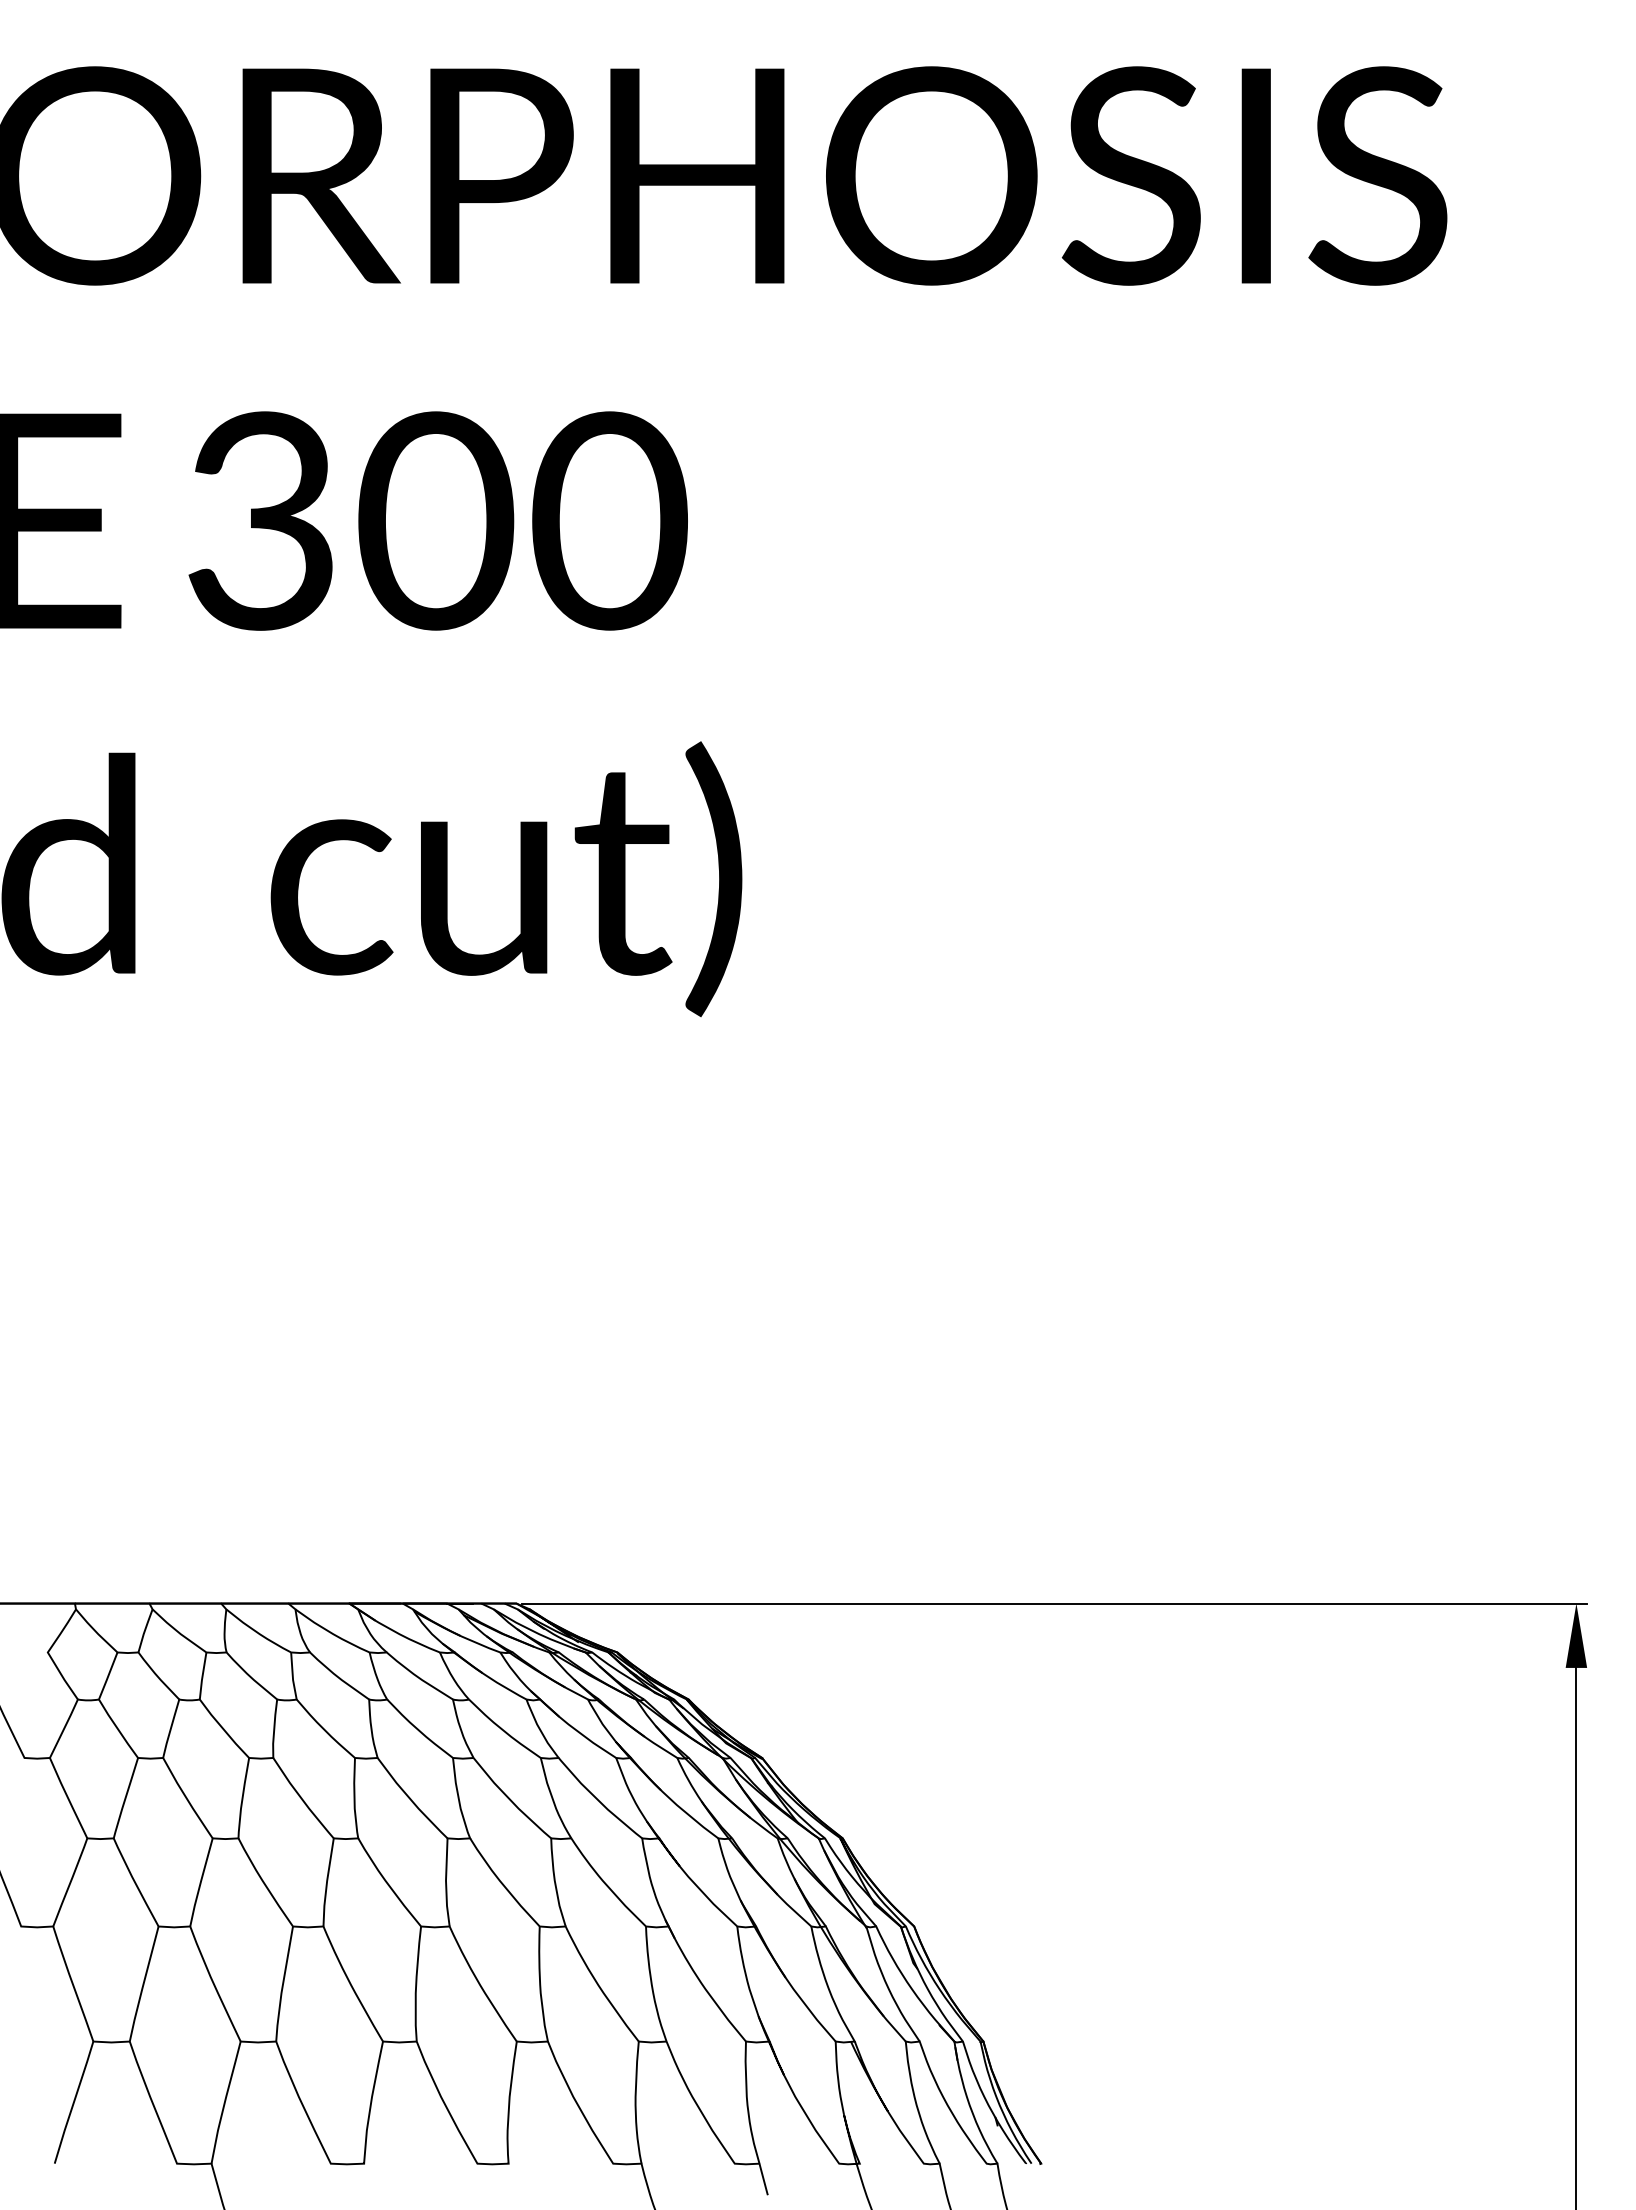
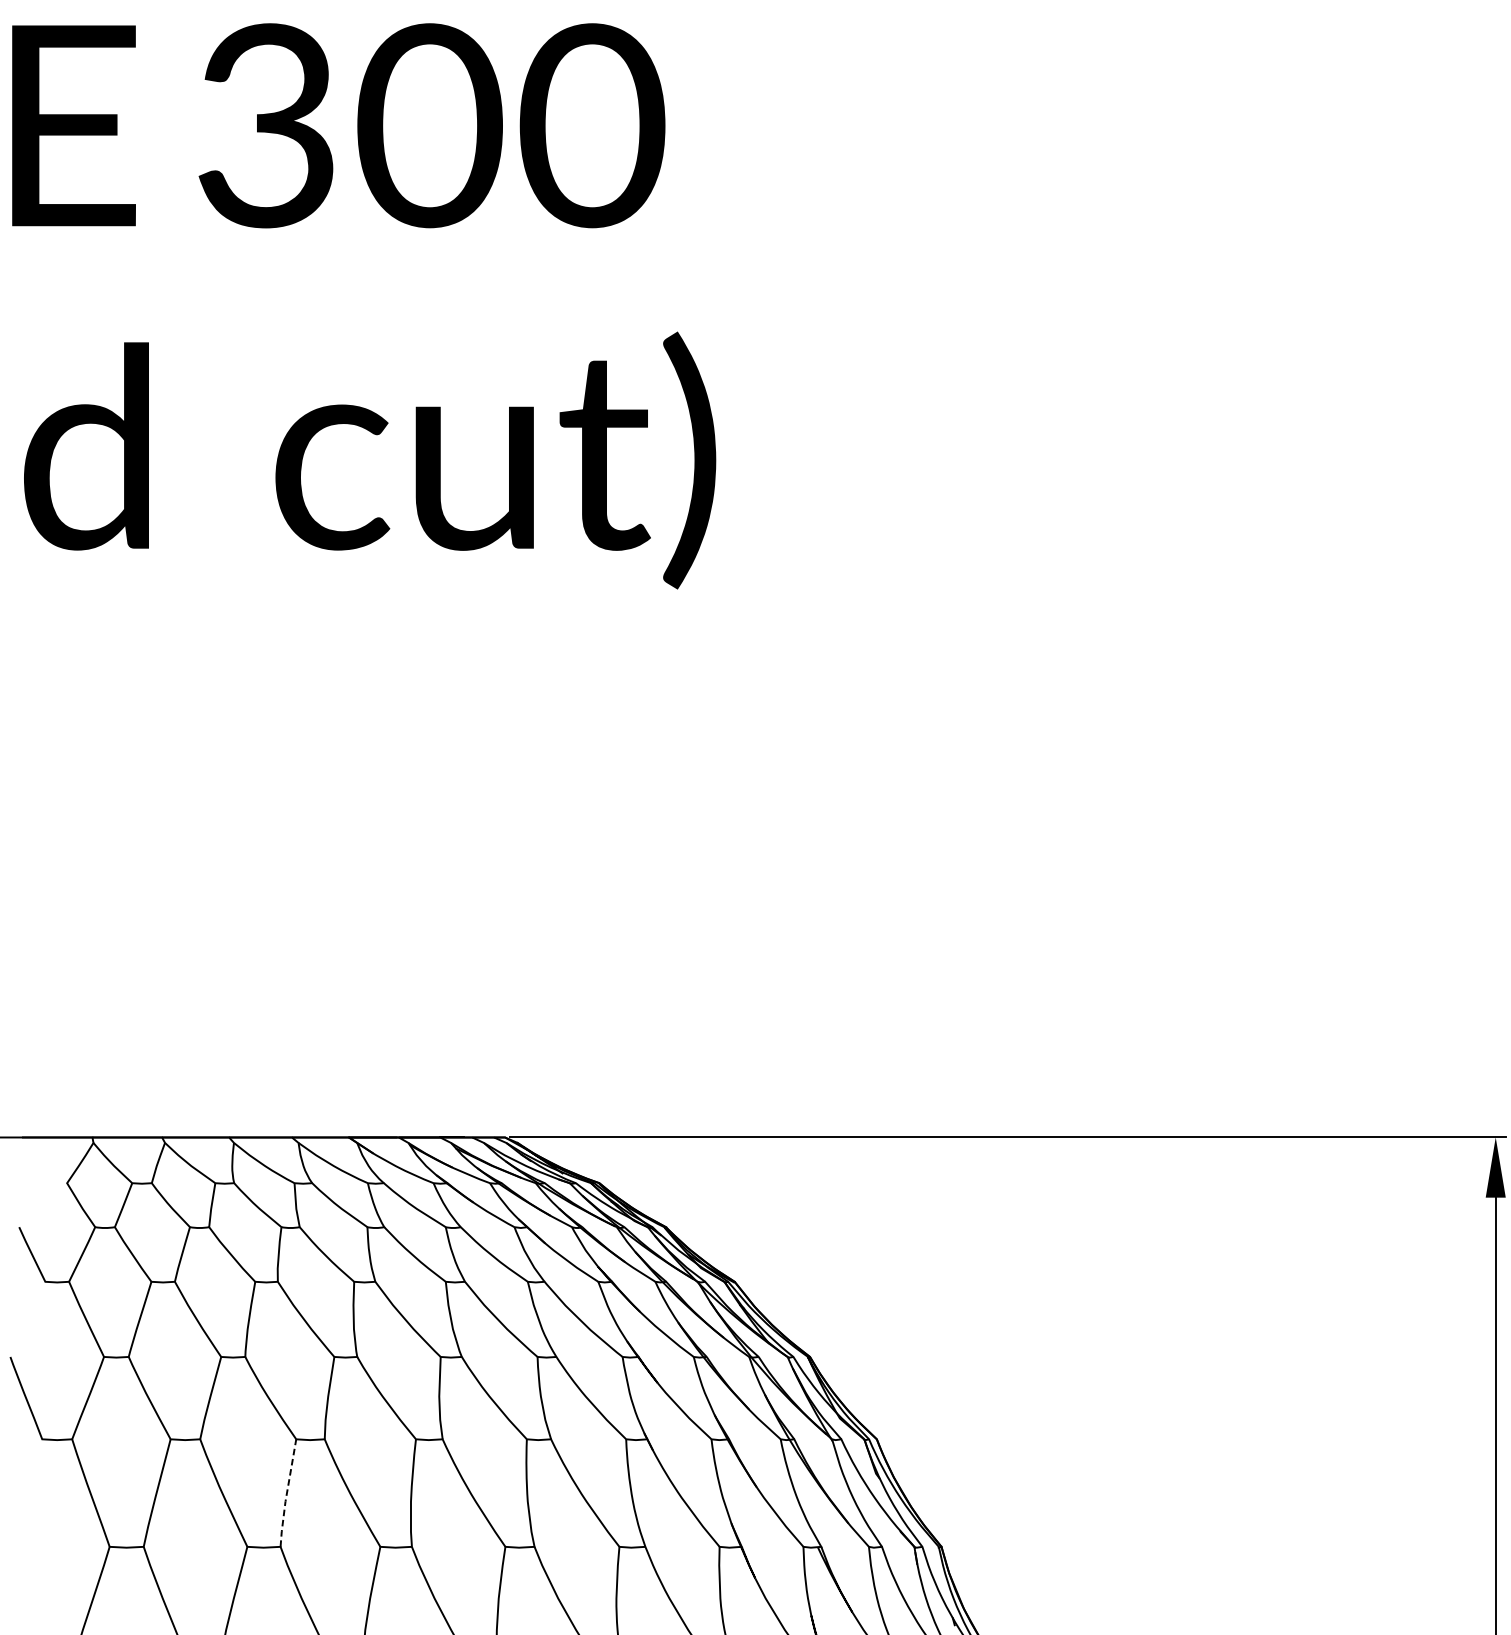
line: (282, 1985) -> (286, 1494), solid -> dashed

